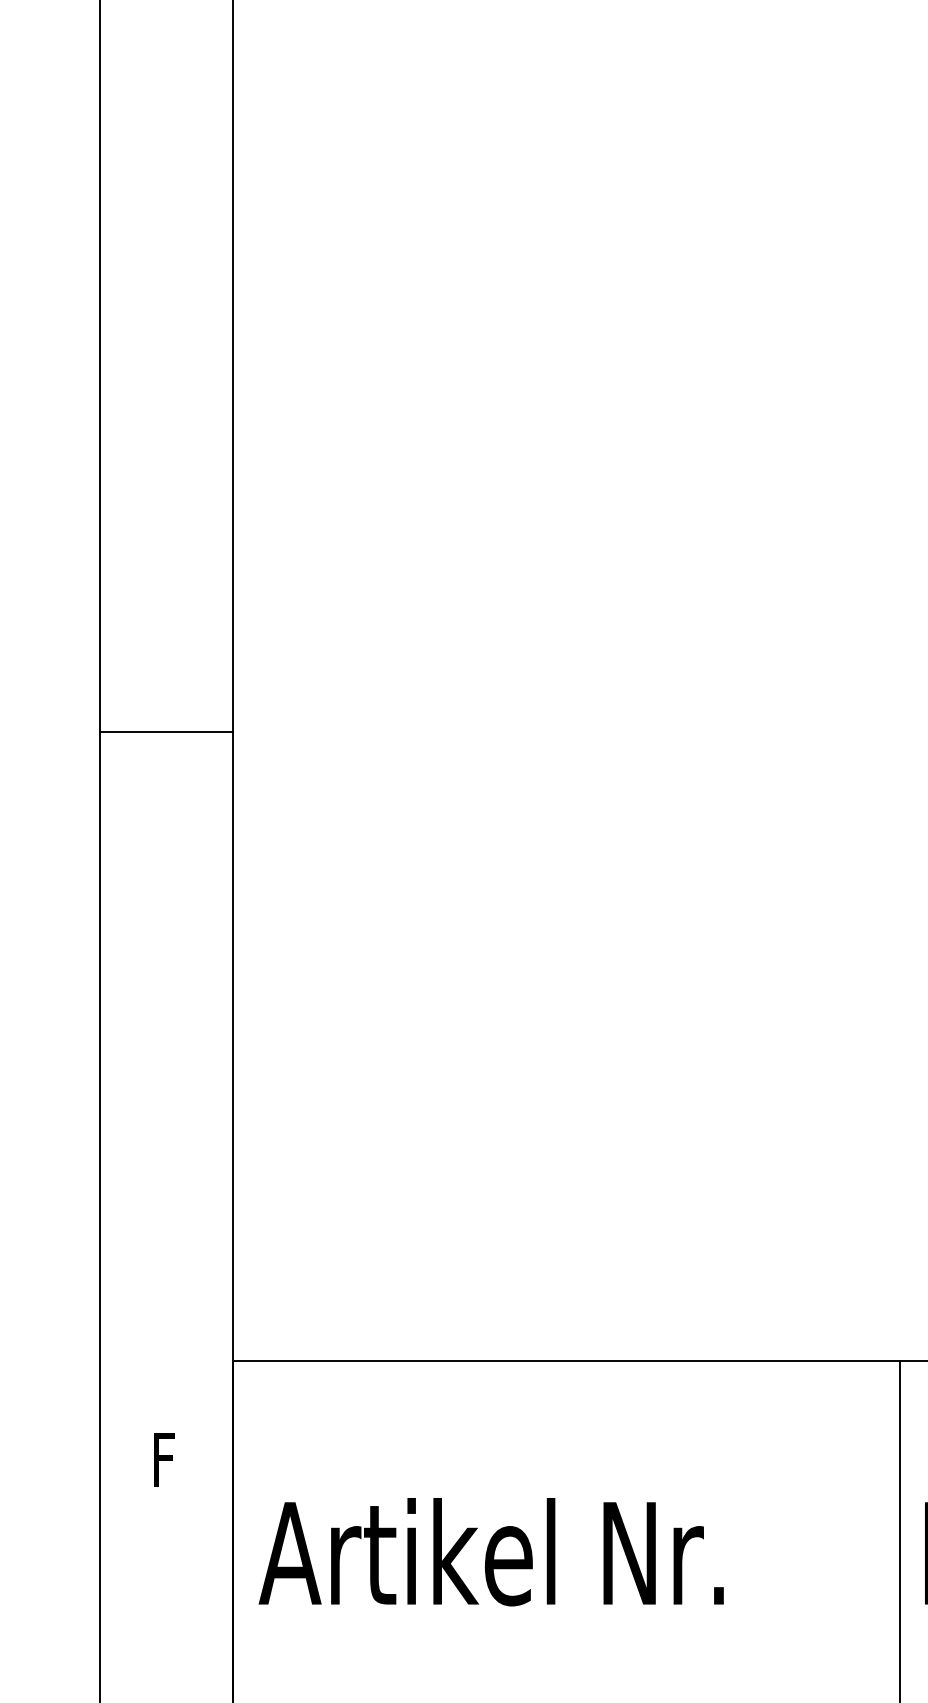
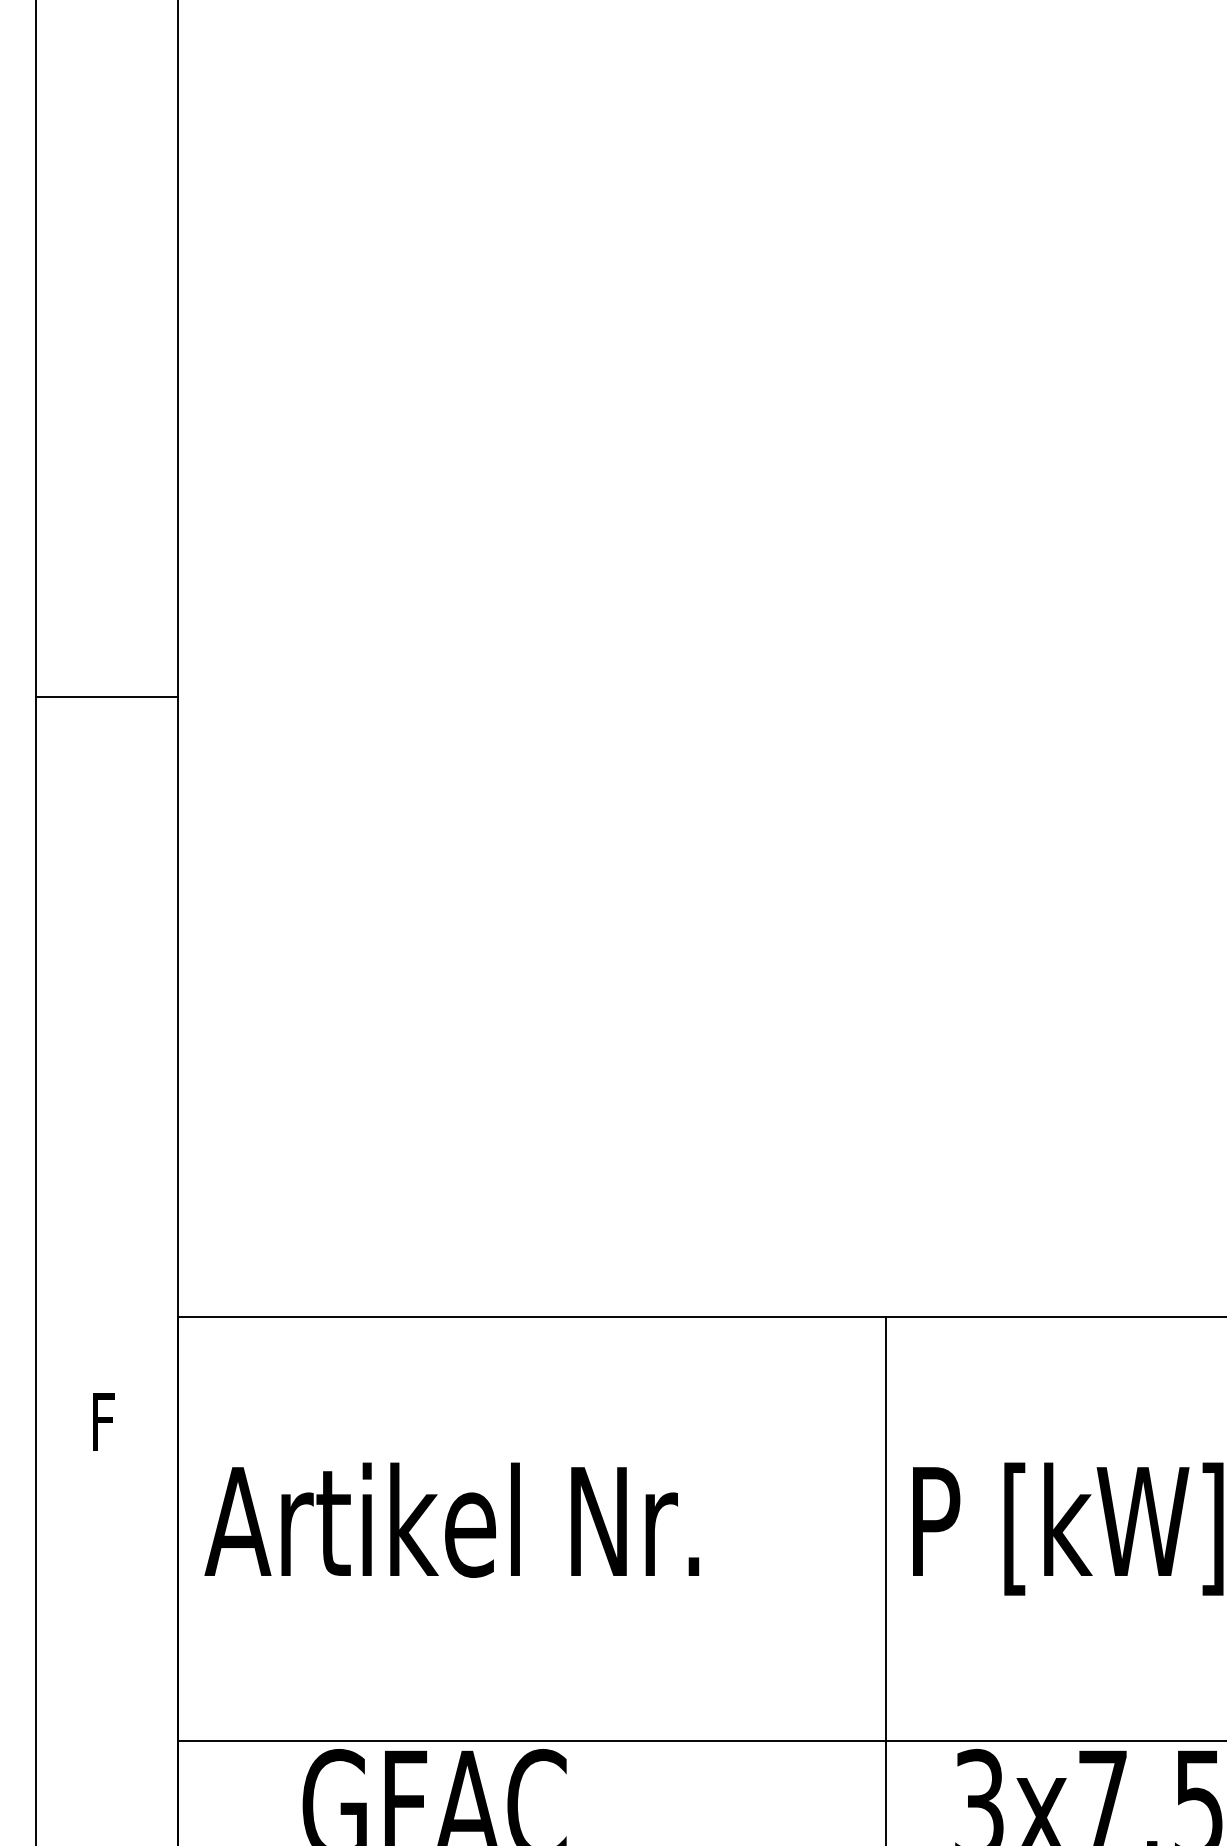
line: (166, 732) -> (106, 697), moved

